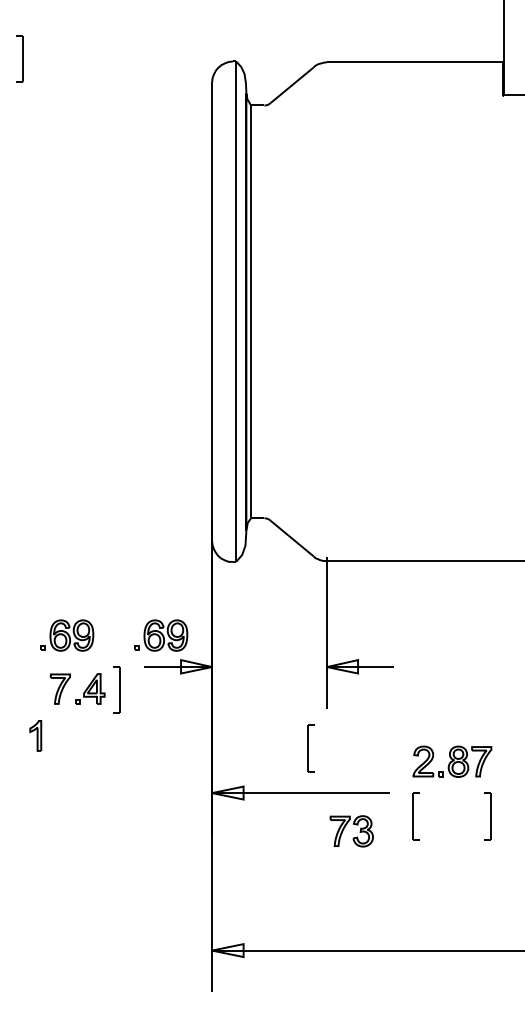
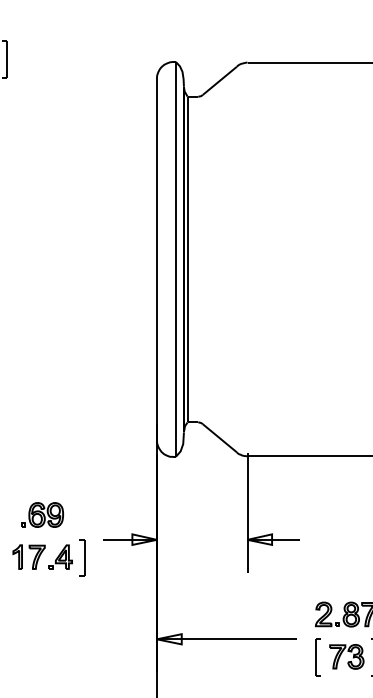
part: (161, 635) -> (116, 514), removed
part: (35, 735) -> (17, 556), moved
part: (310, 748) -> (234, 604), removed
part: (353, 837) -> (348, 661), moved

